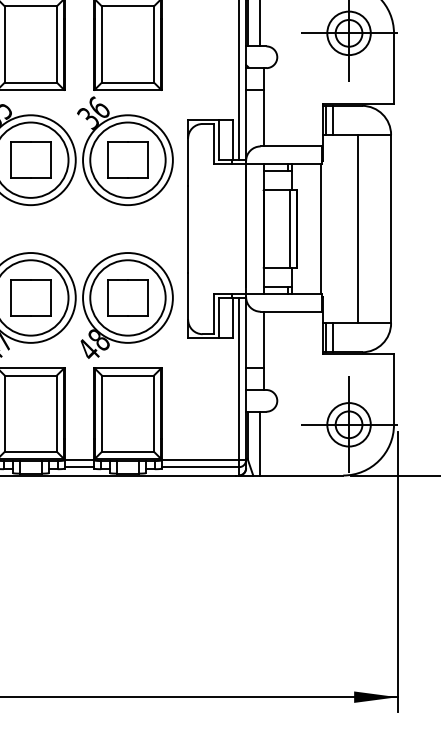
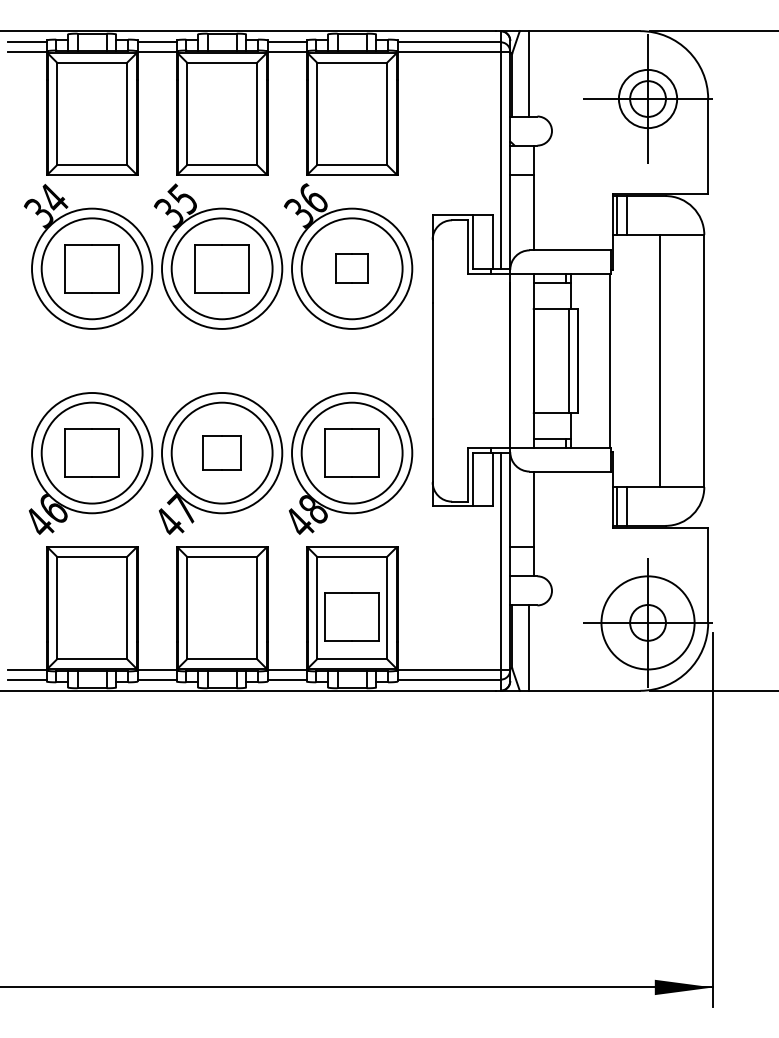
part: (127, 159) -> (351, 268), size x0.6
part: (30, 297) -> (221, 452), size x0.7
part: (127, 420) -> (351, 616), added
circle: (348, 424) -> (647, 622), size x1.6

